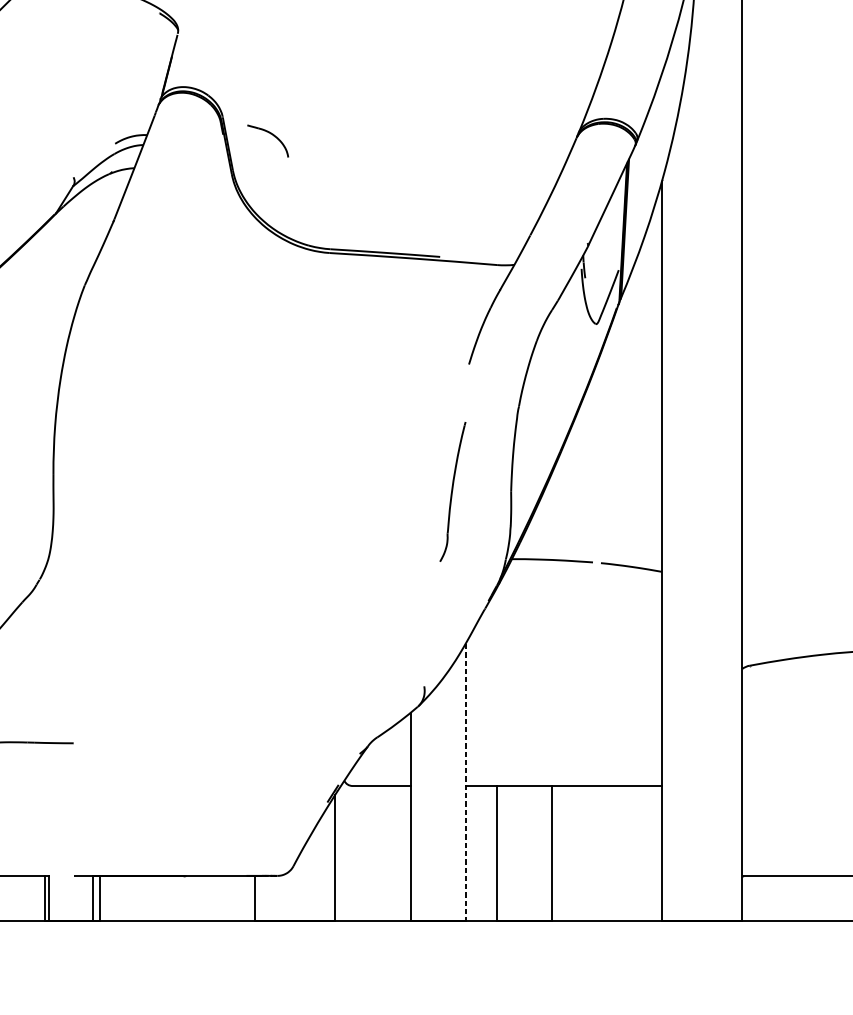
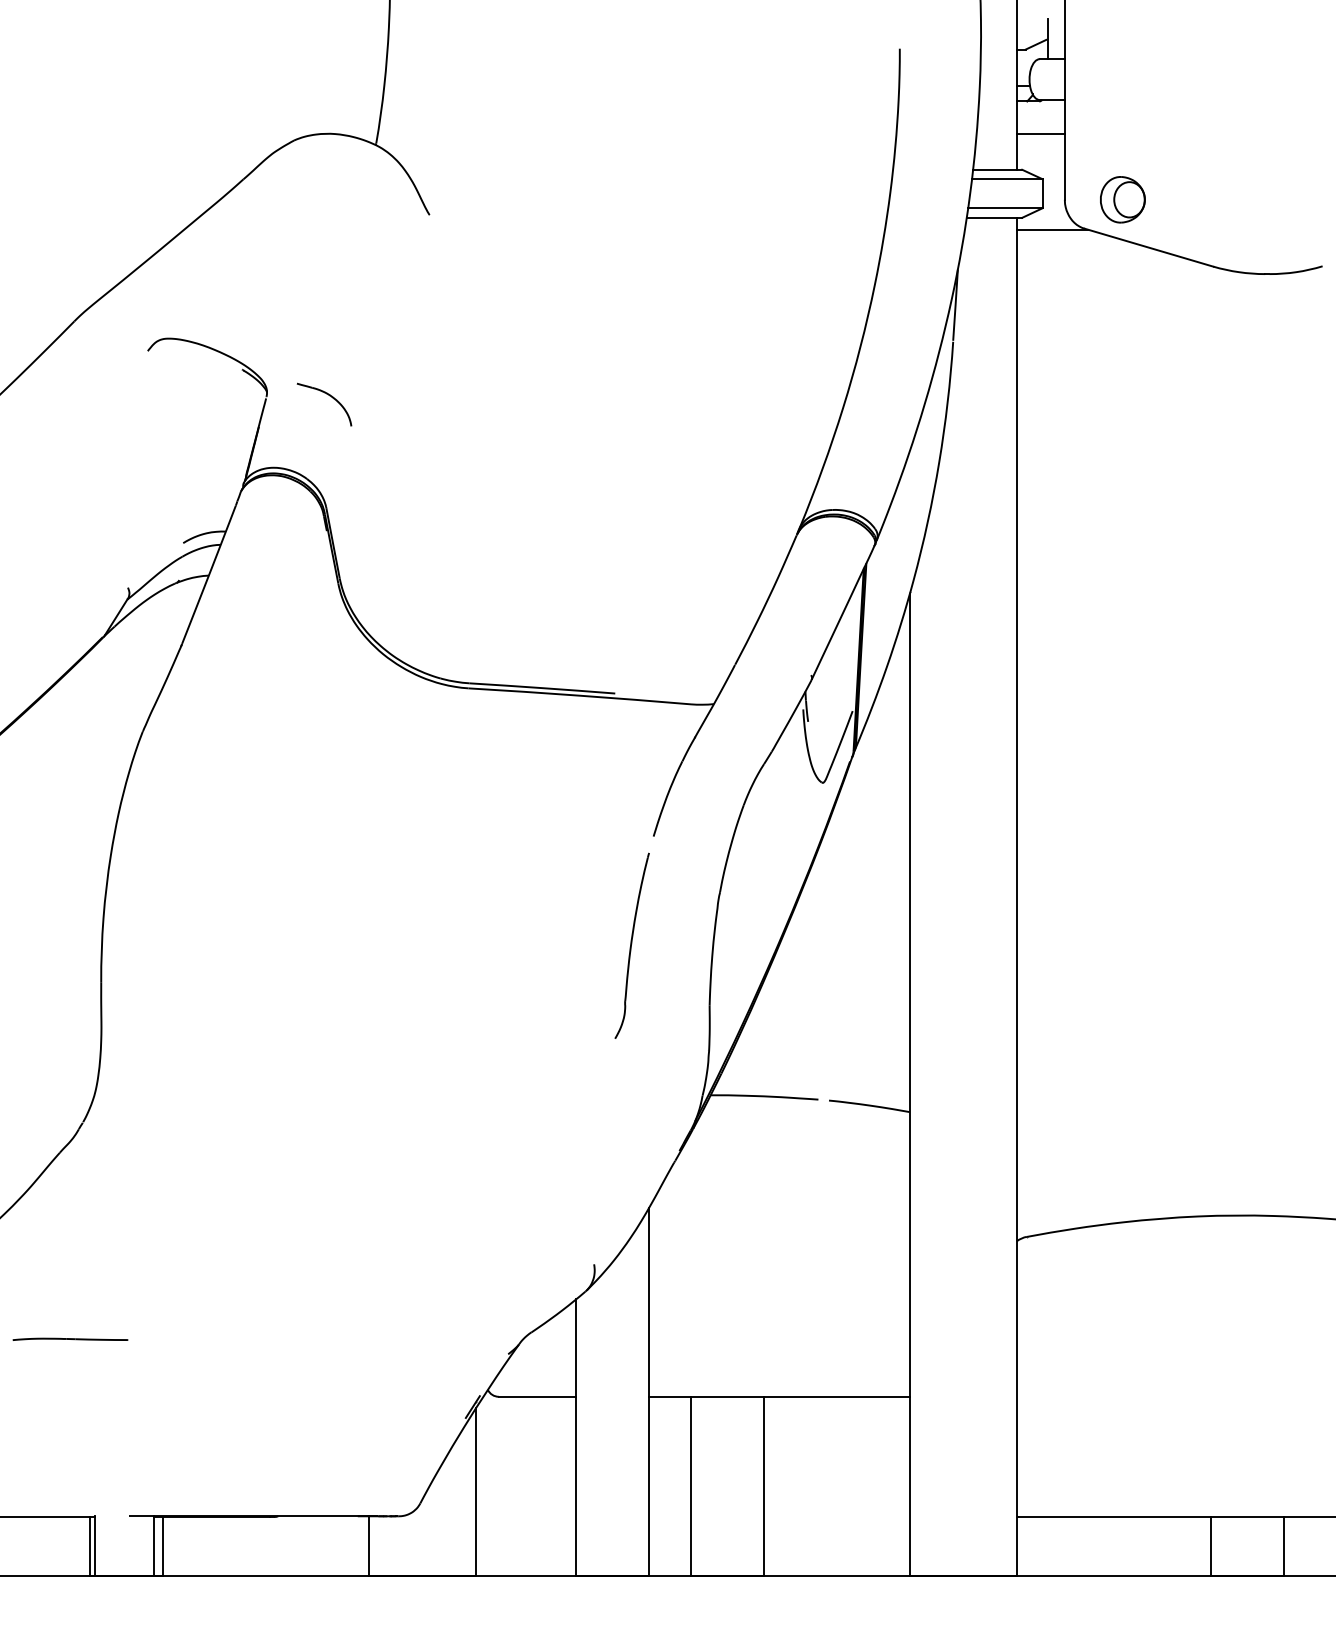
part: (271, 135) -> (329, 396), moved
part: (452, 491) -> (631, 945), moved
line: (465, 782) -> (649, 1392), dashed -> solid

